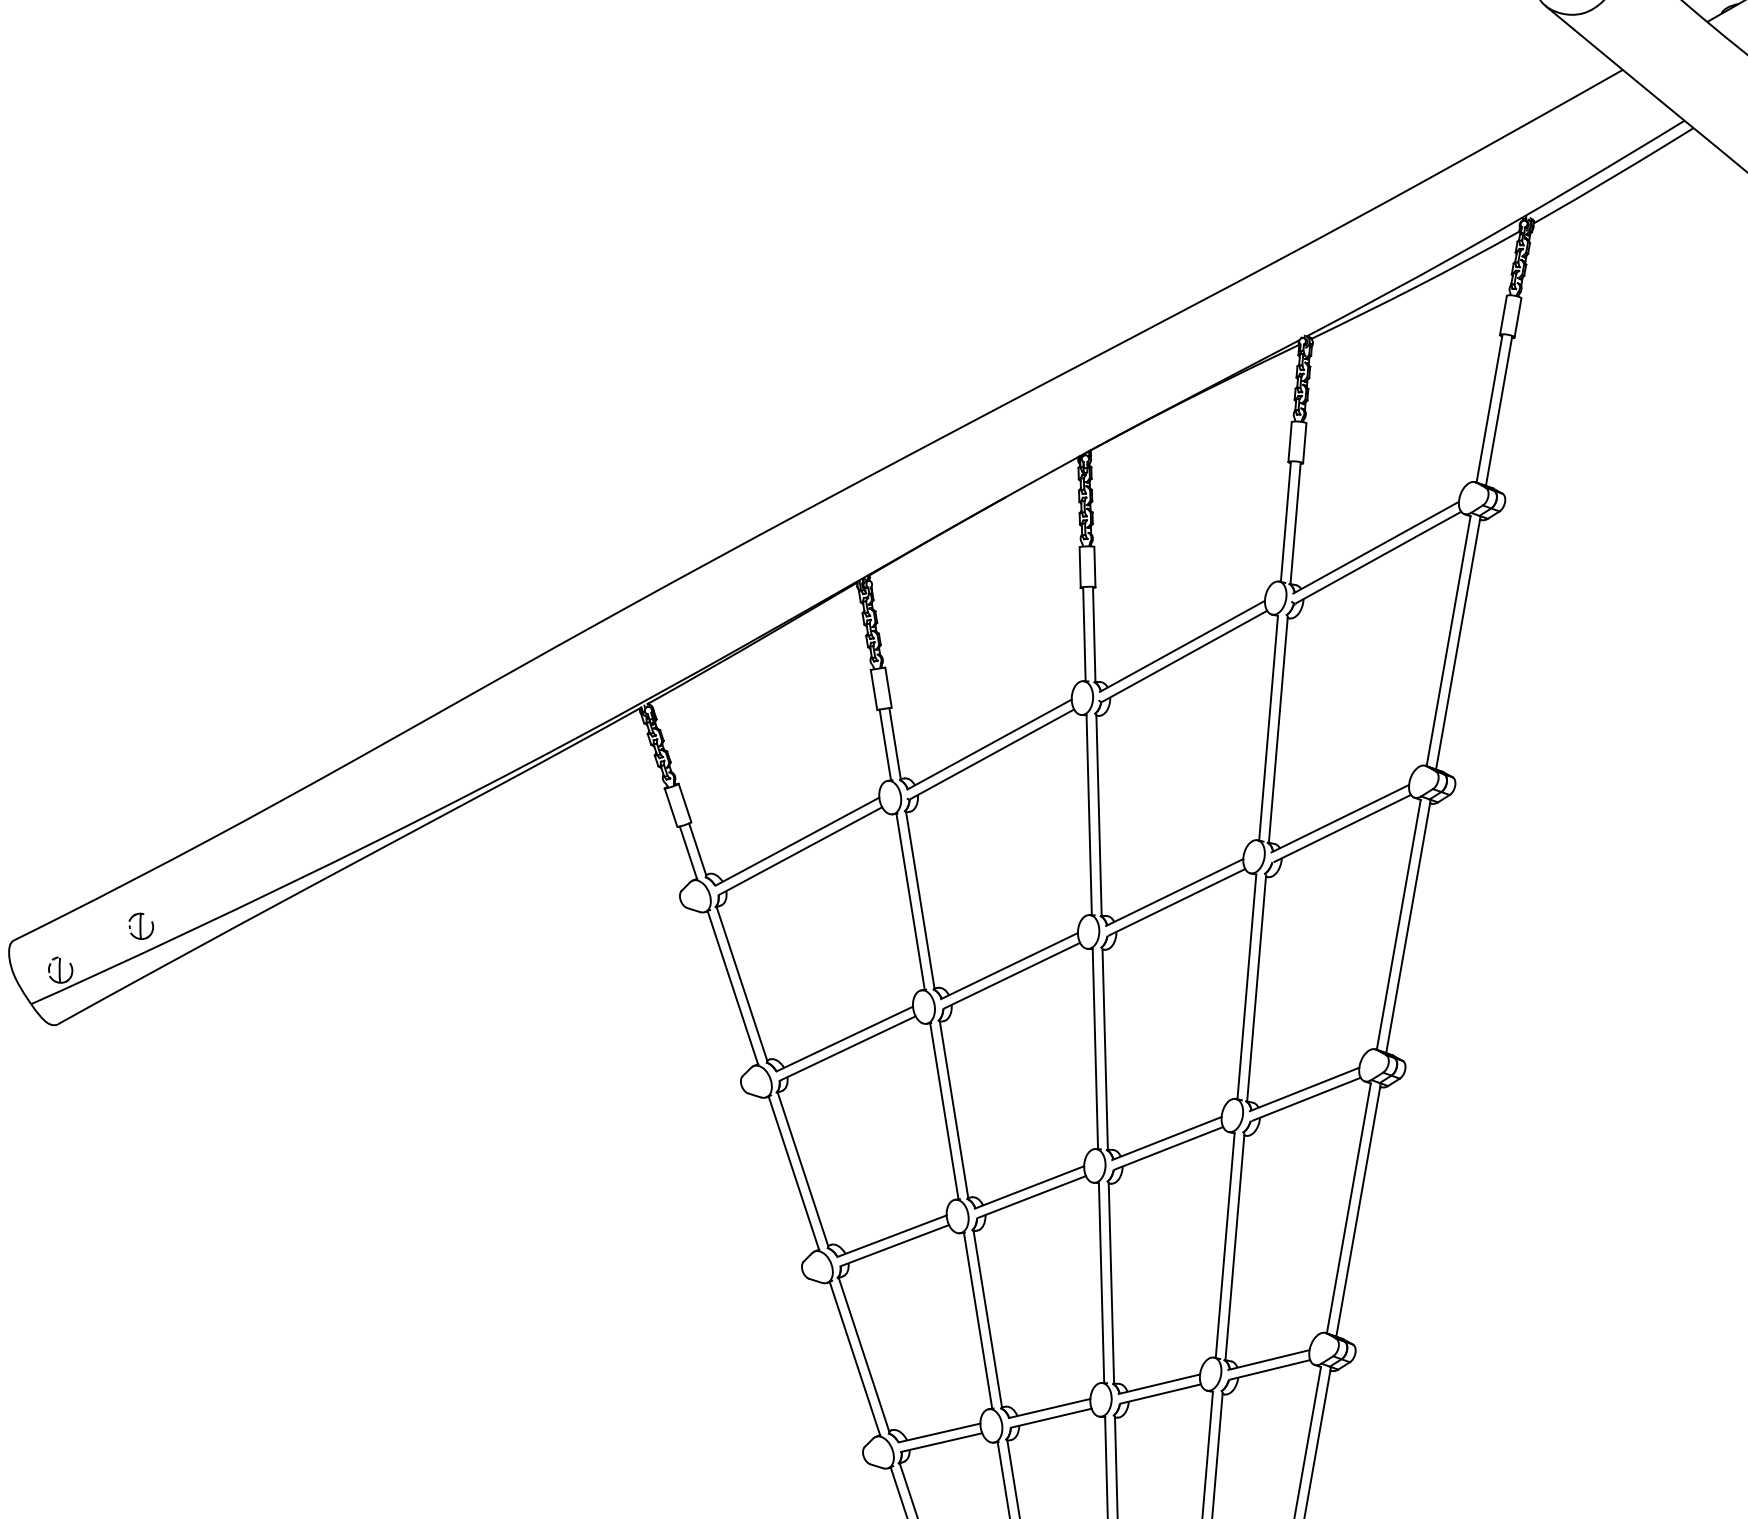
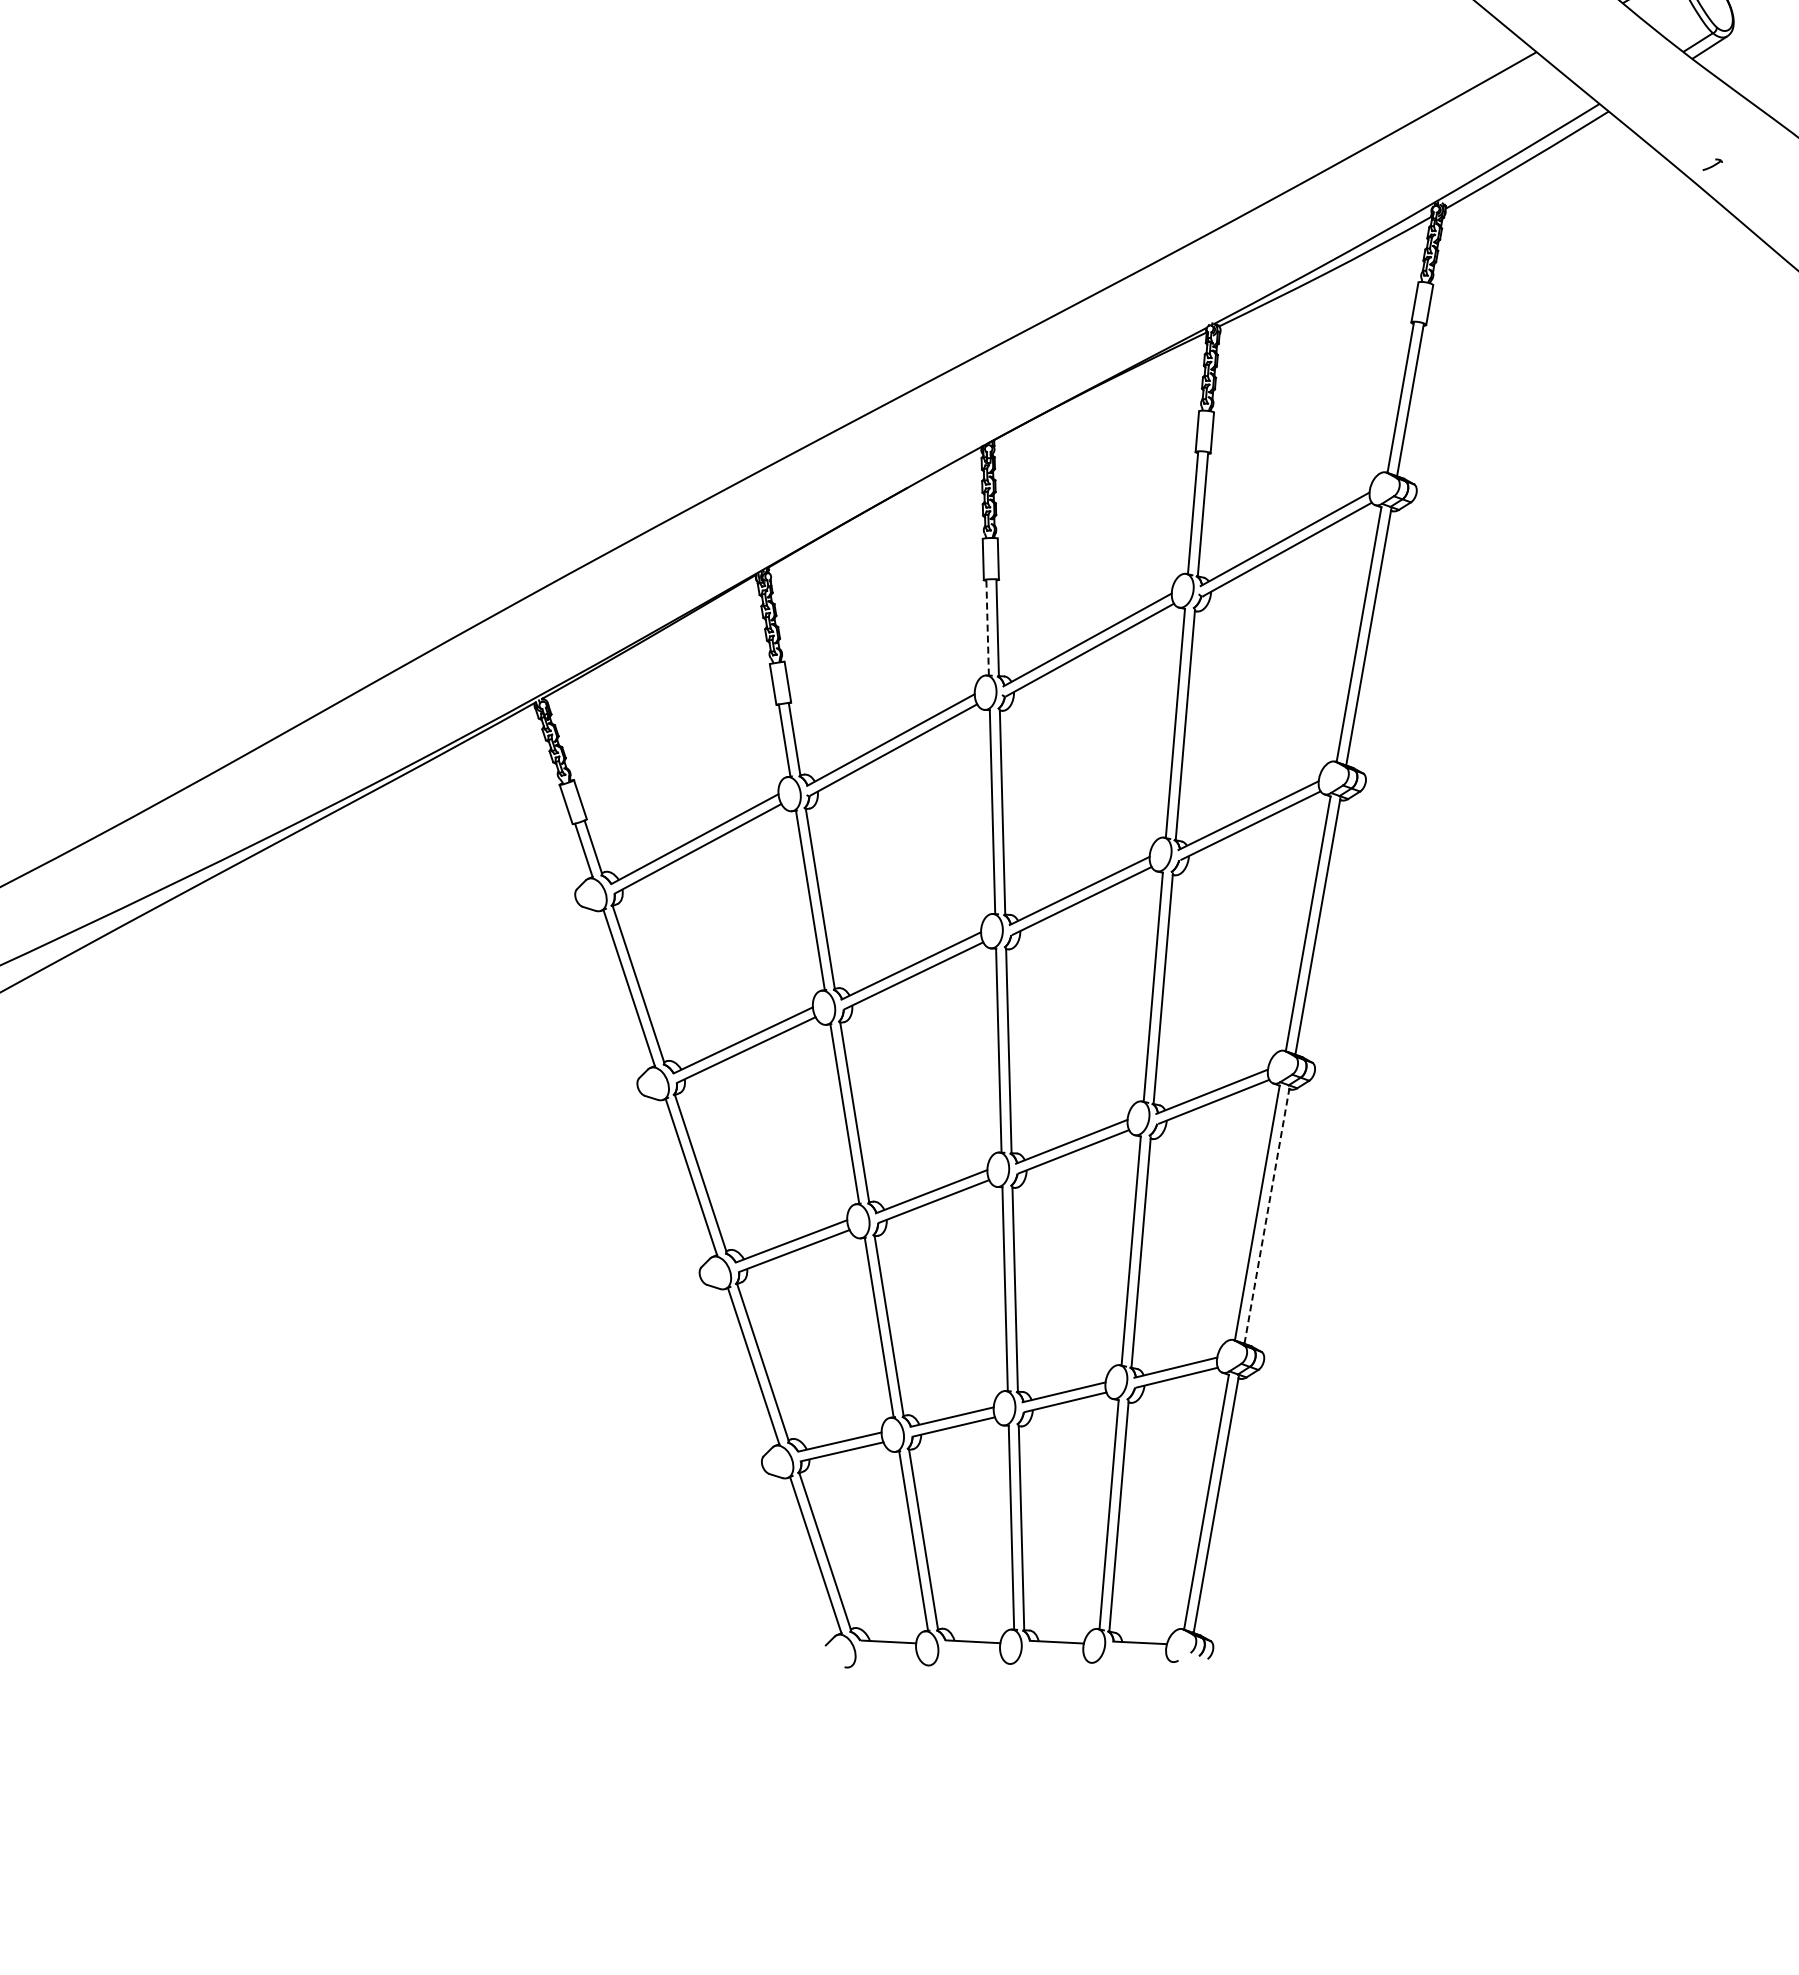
line: (1084, 634) -> (987, 627), solid -> dashed
part: (140, 926) -> (25, 925), removed
line: (1358, 1210) -> (1267, 1215), solid -> dashed

